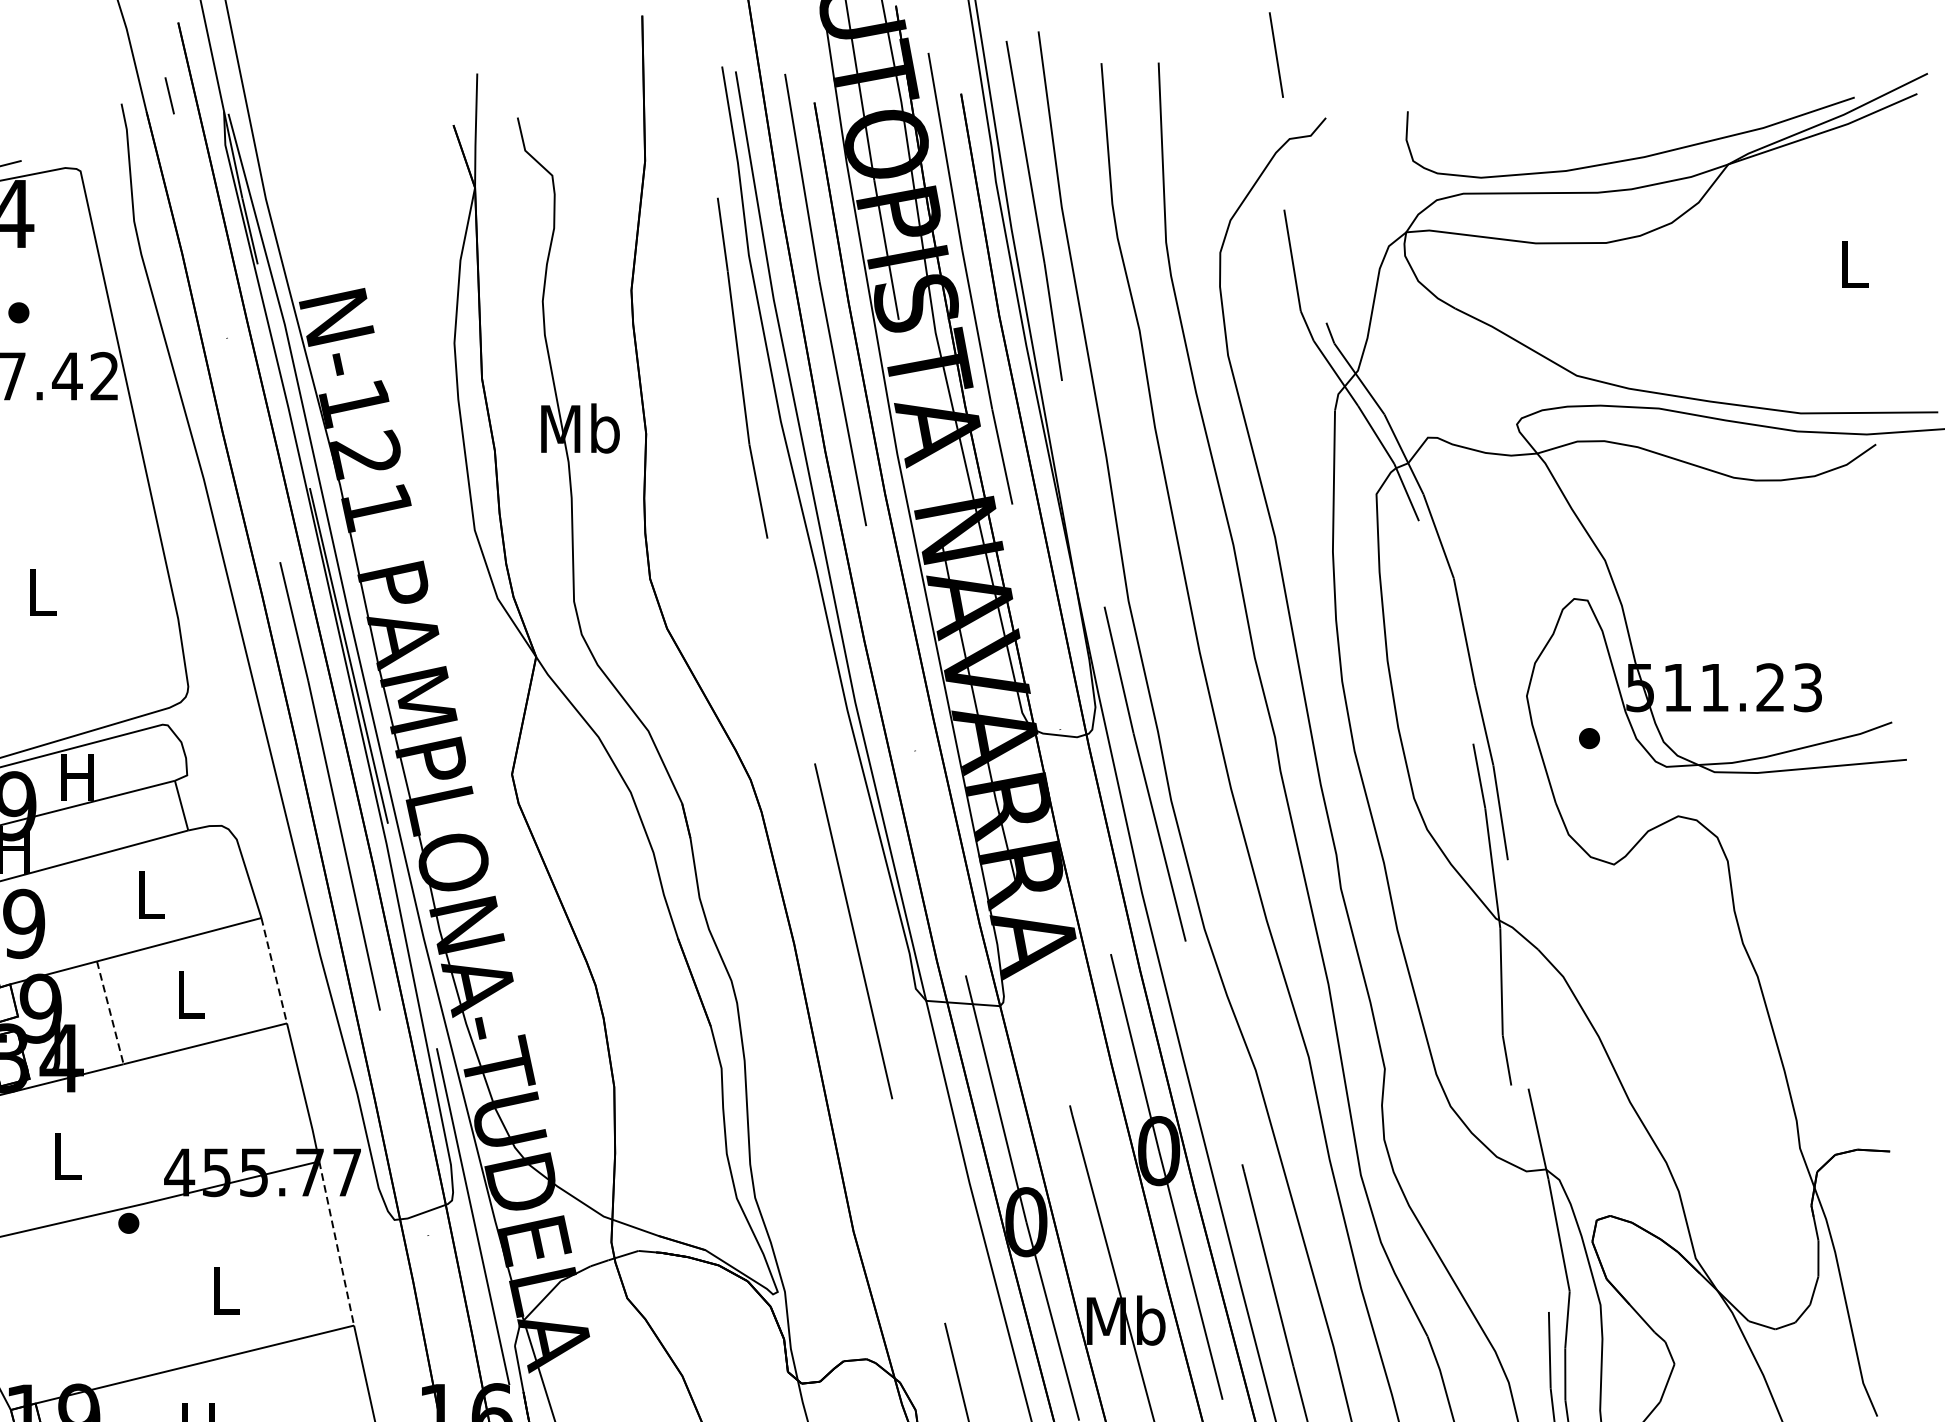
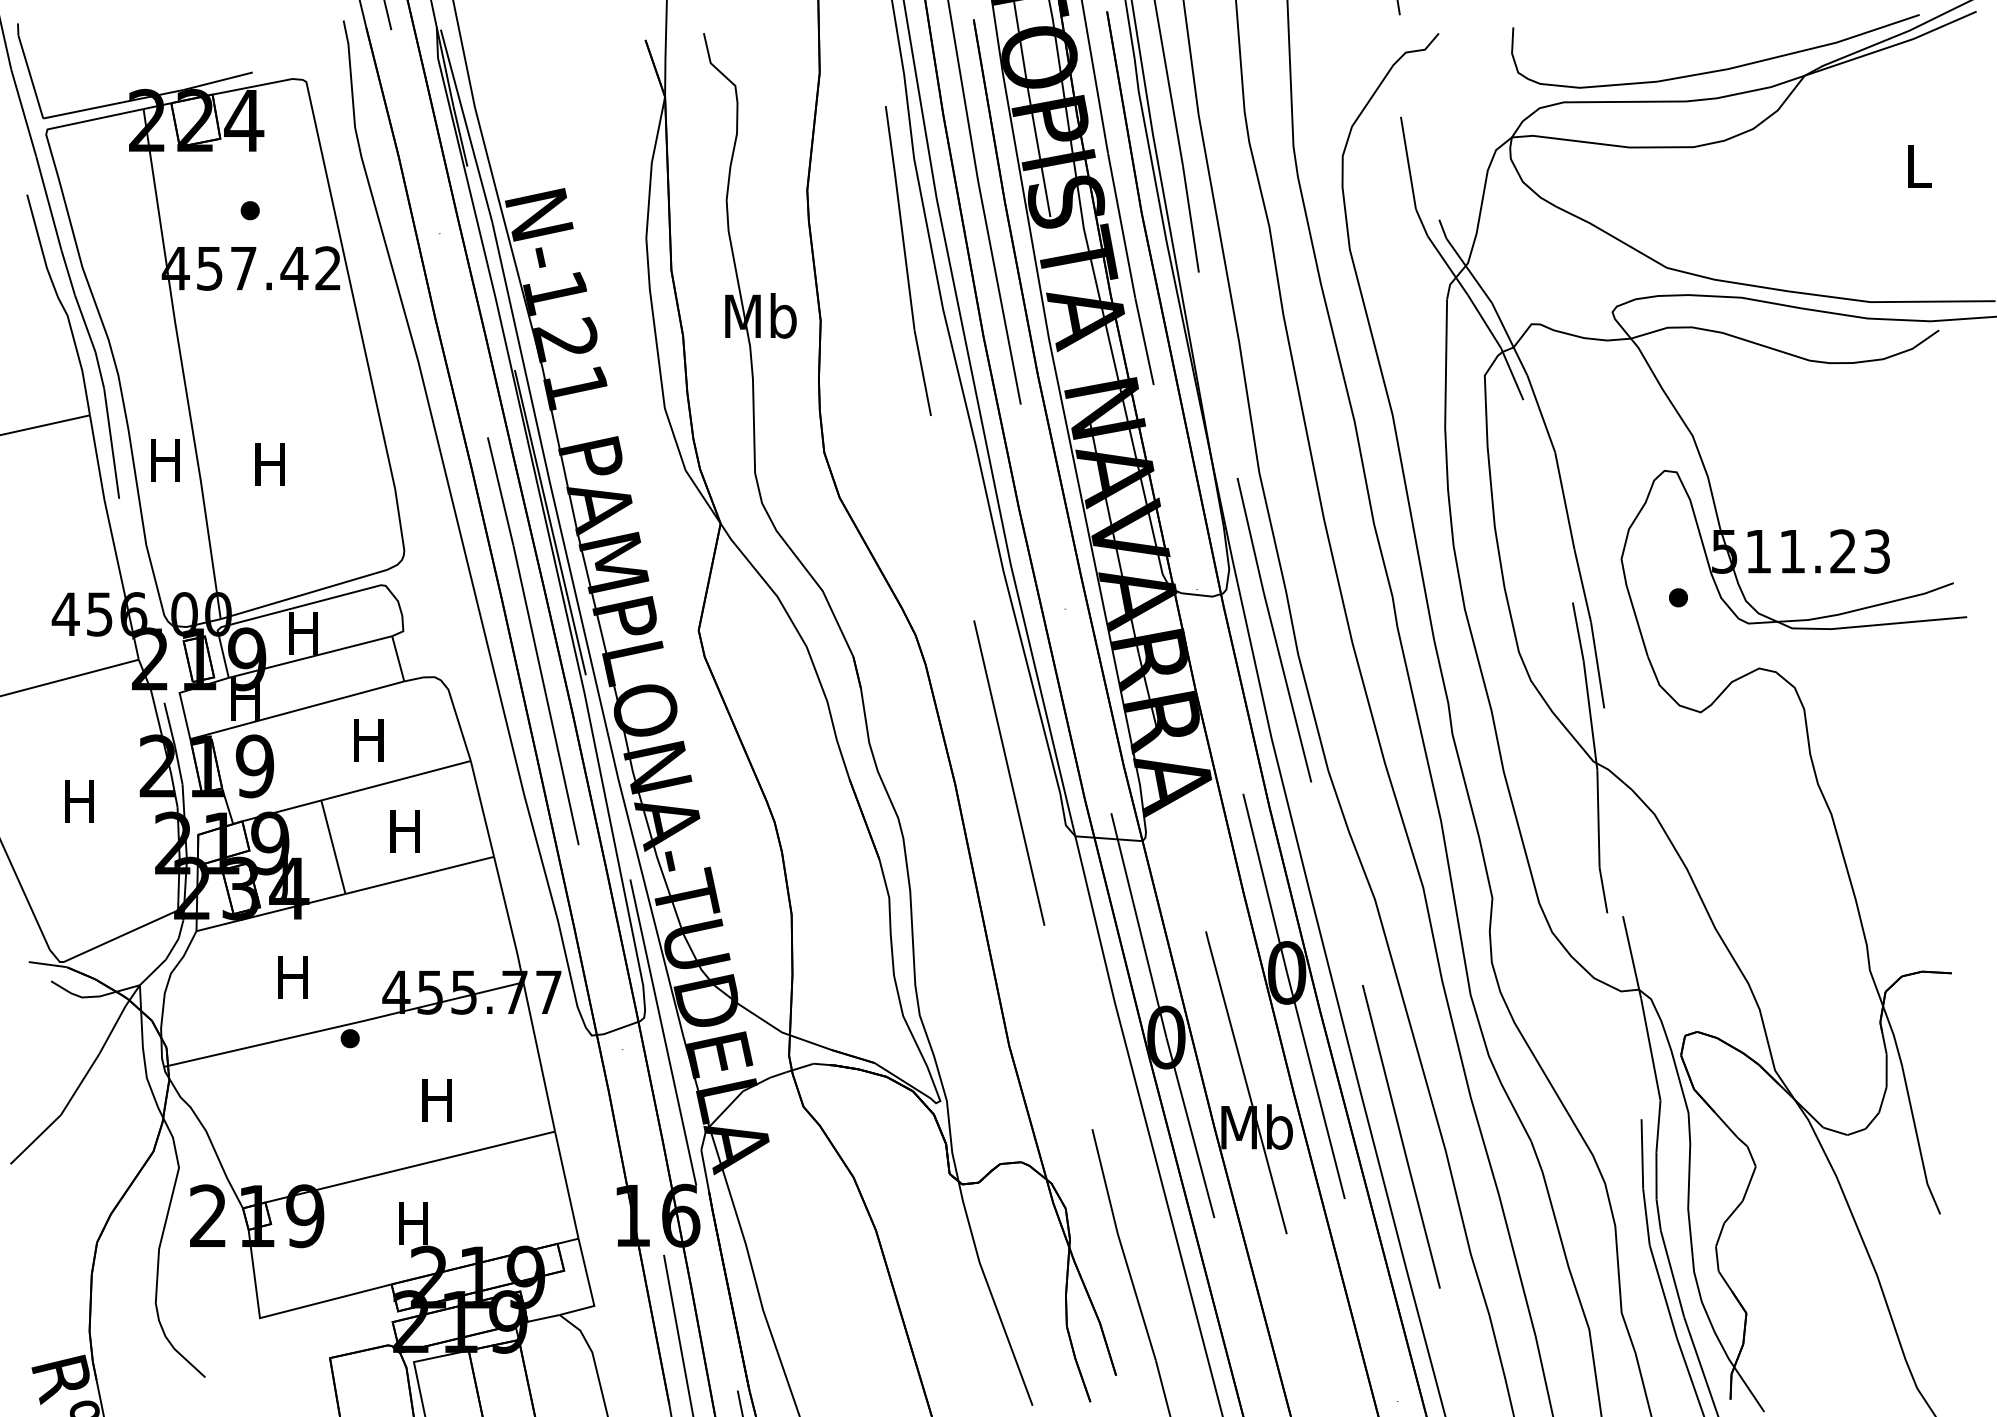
text: (40, 591) -> (269, 464), L -> H
text: (148, 895) -> (368, 740), L -> H
line: (274, 971) -> (482, 809), dashed -> solid
text: (188, 995) -> (404, 831), L -> H
line: (110, 1013) -> (333, 847), dashed -> solid
text: (65, 1156) -> (292, 977), L -> H
line: (336, 1244) -> (539, 1057), dashed -> solid
text: (223, 1291) -> (436, 1100), L -> H

